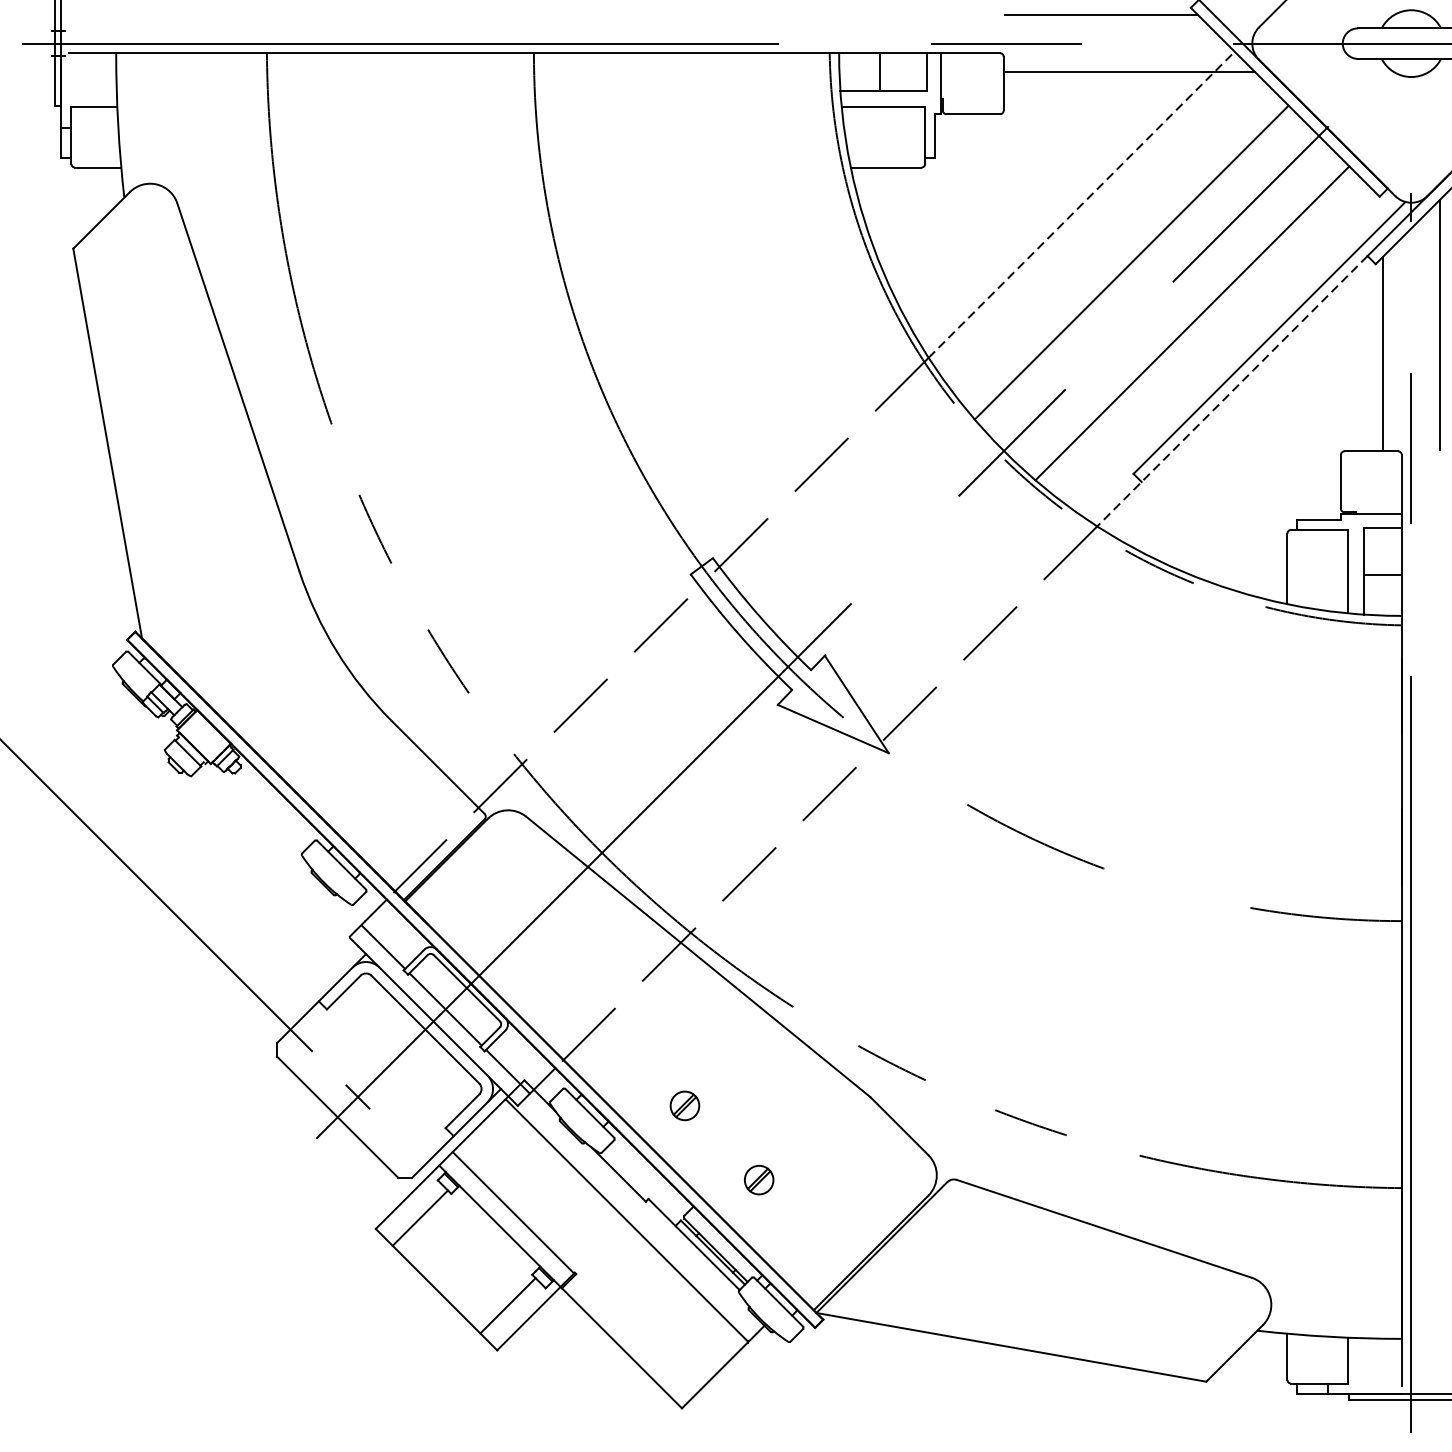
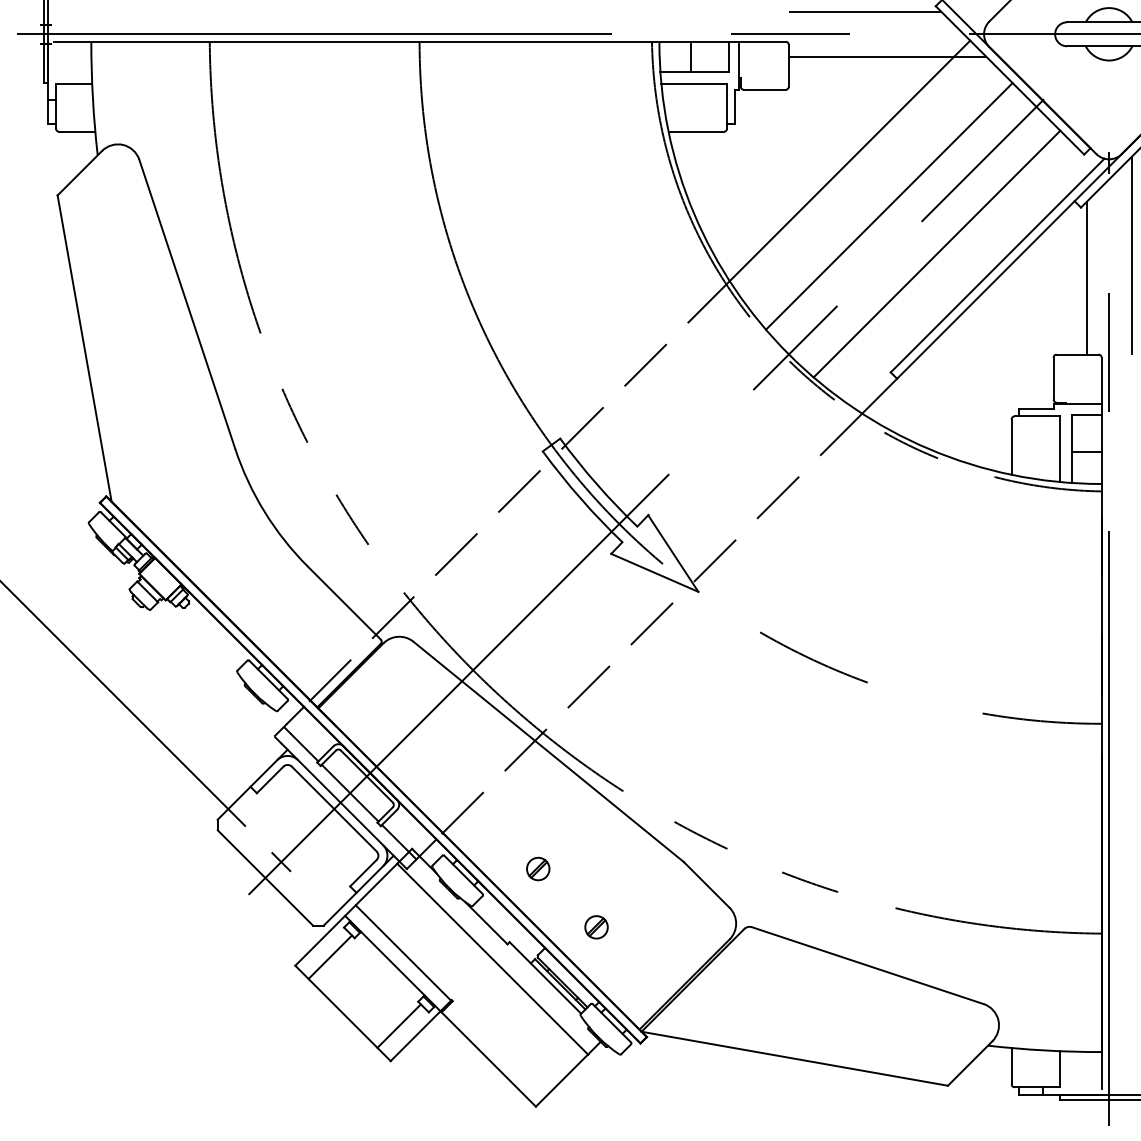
line: (1082, 204) -> (850, 160), dashed -> solid
line: (1232, 391) -> (968, 307), dashed -> solid

